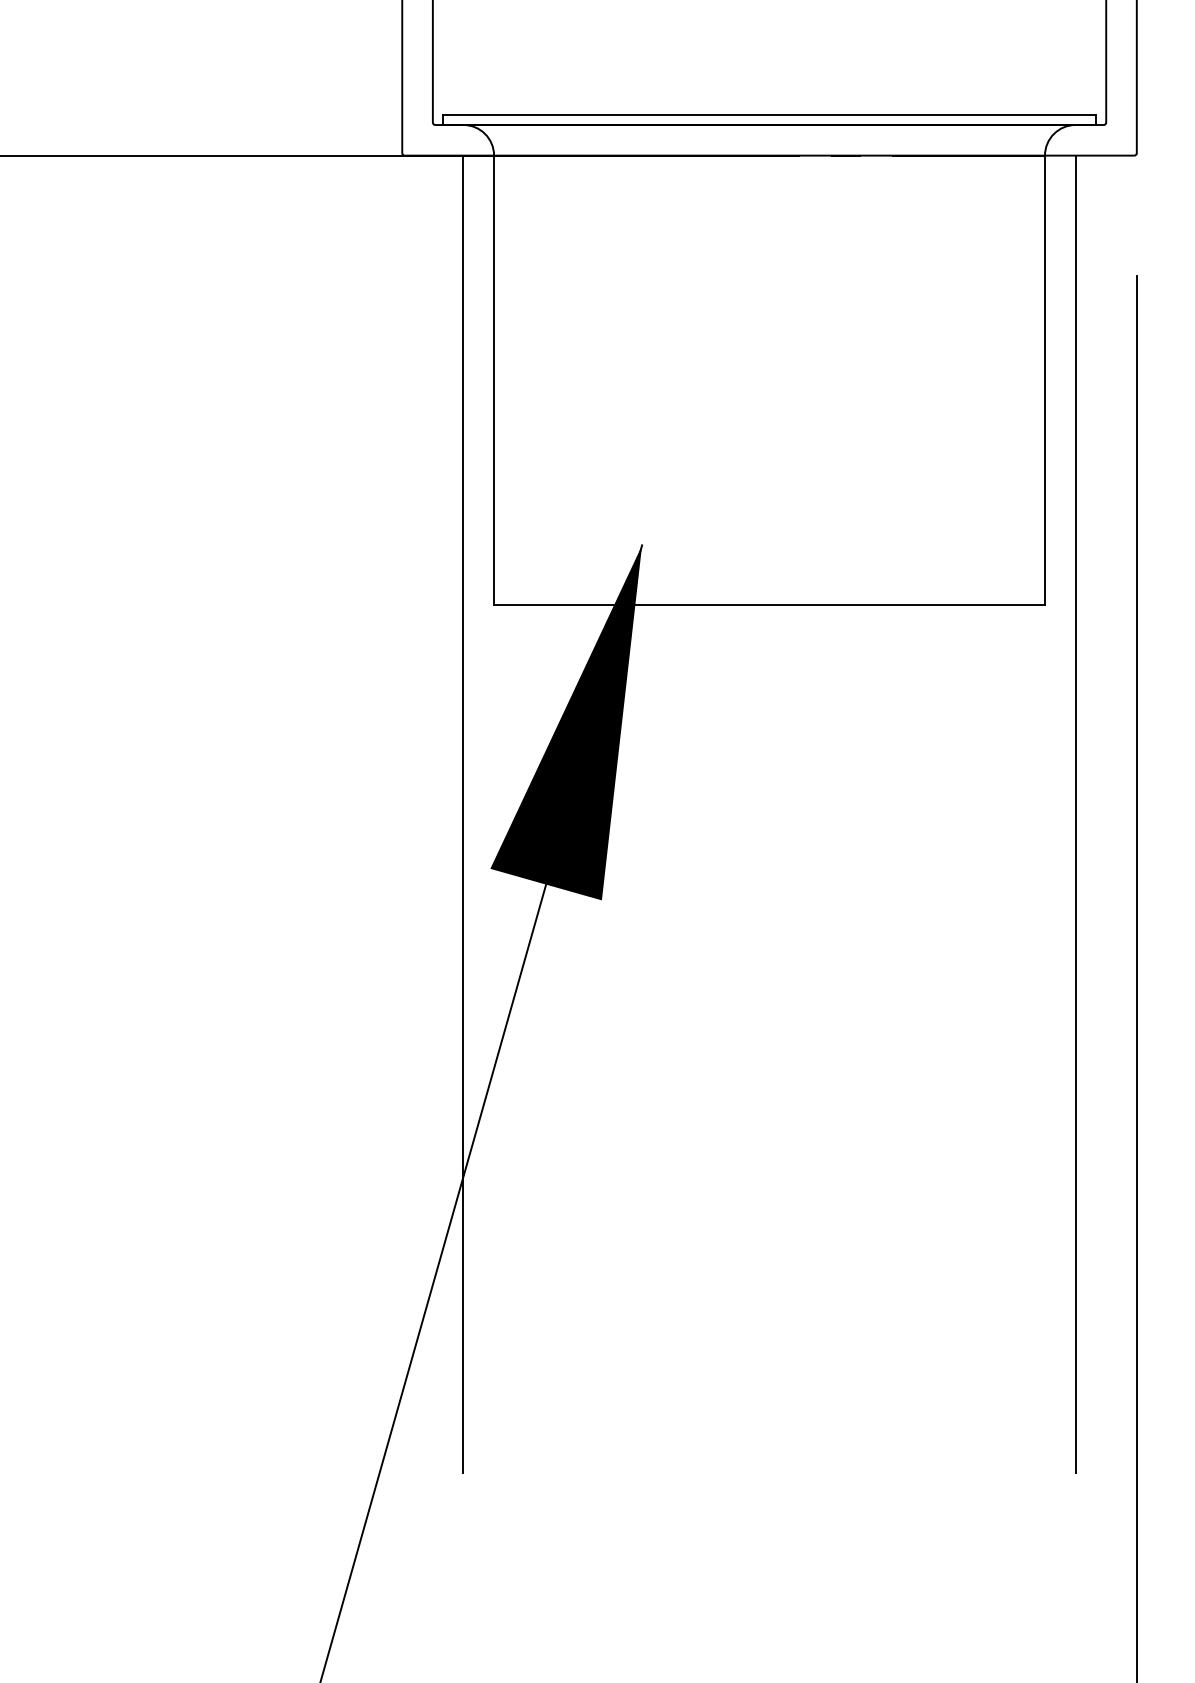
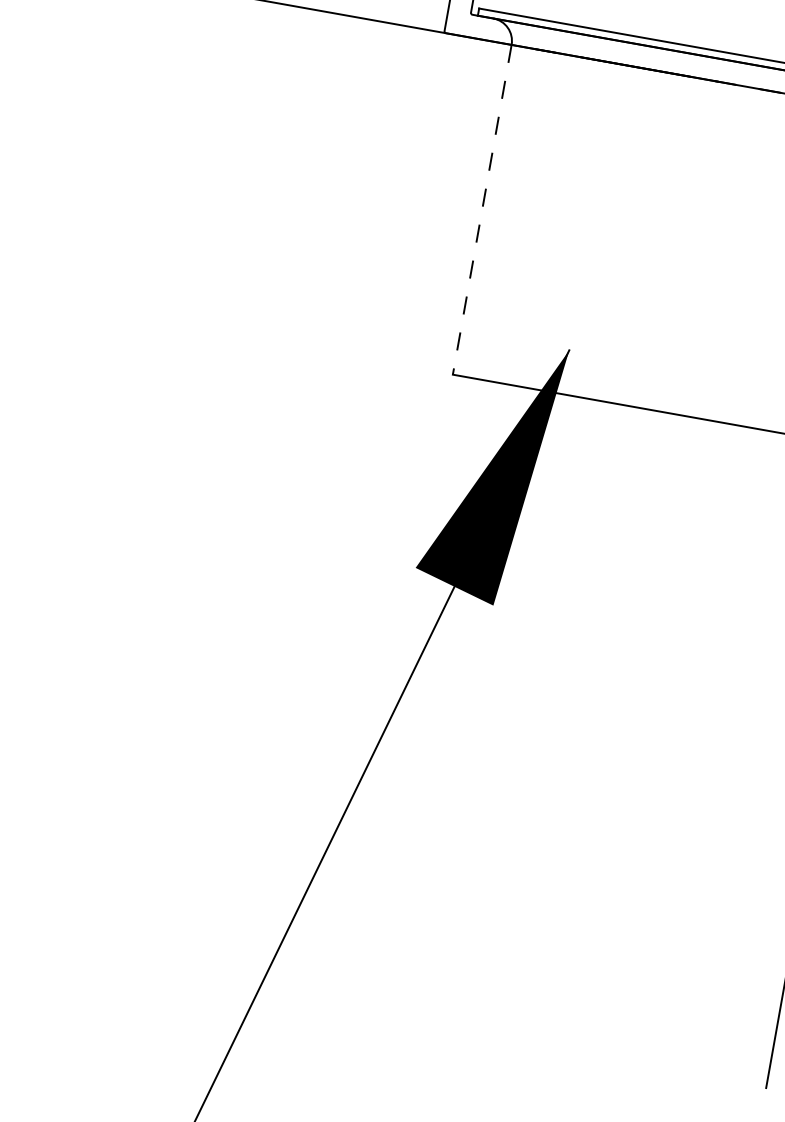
line: (494, 380) -> (482, 210), solid -> dashed
line: (463, 814) -> (403, 524), removed

